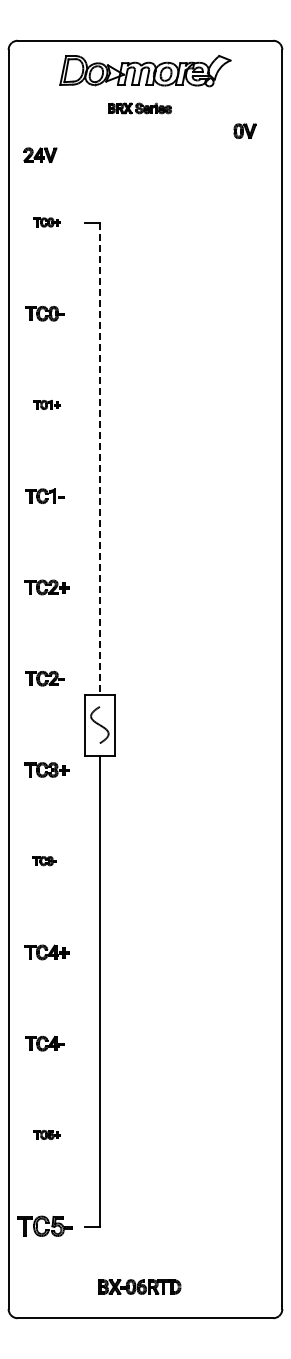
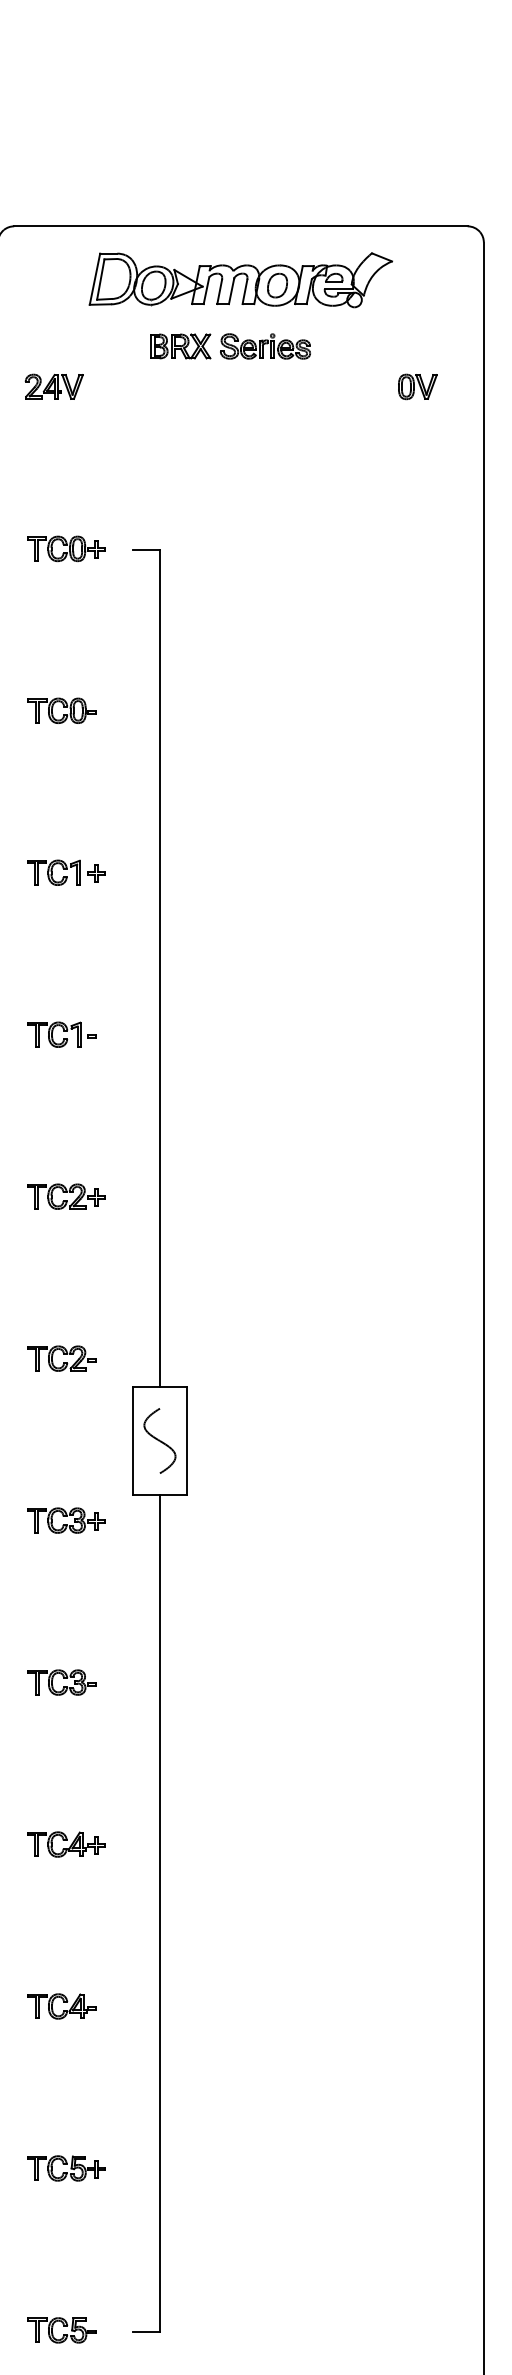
part: (139, 108) -> (230, 346), size x1.43
part: (40, 154) -> (54, 385), moved
part: (46, 222) -> (65, 548), size x1.67
part: (46, 404) -> (65, 871), size x1.67
line: (99, 458) -> (159, 967), dashed -> solid
part: (44, 860) -> (61, 1681), size x1.67
part: (46, 1134) -> (65, 2167), size x1.67
part: (44, 1225) -> (61, 2329), size x0.71

